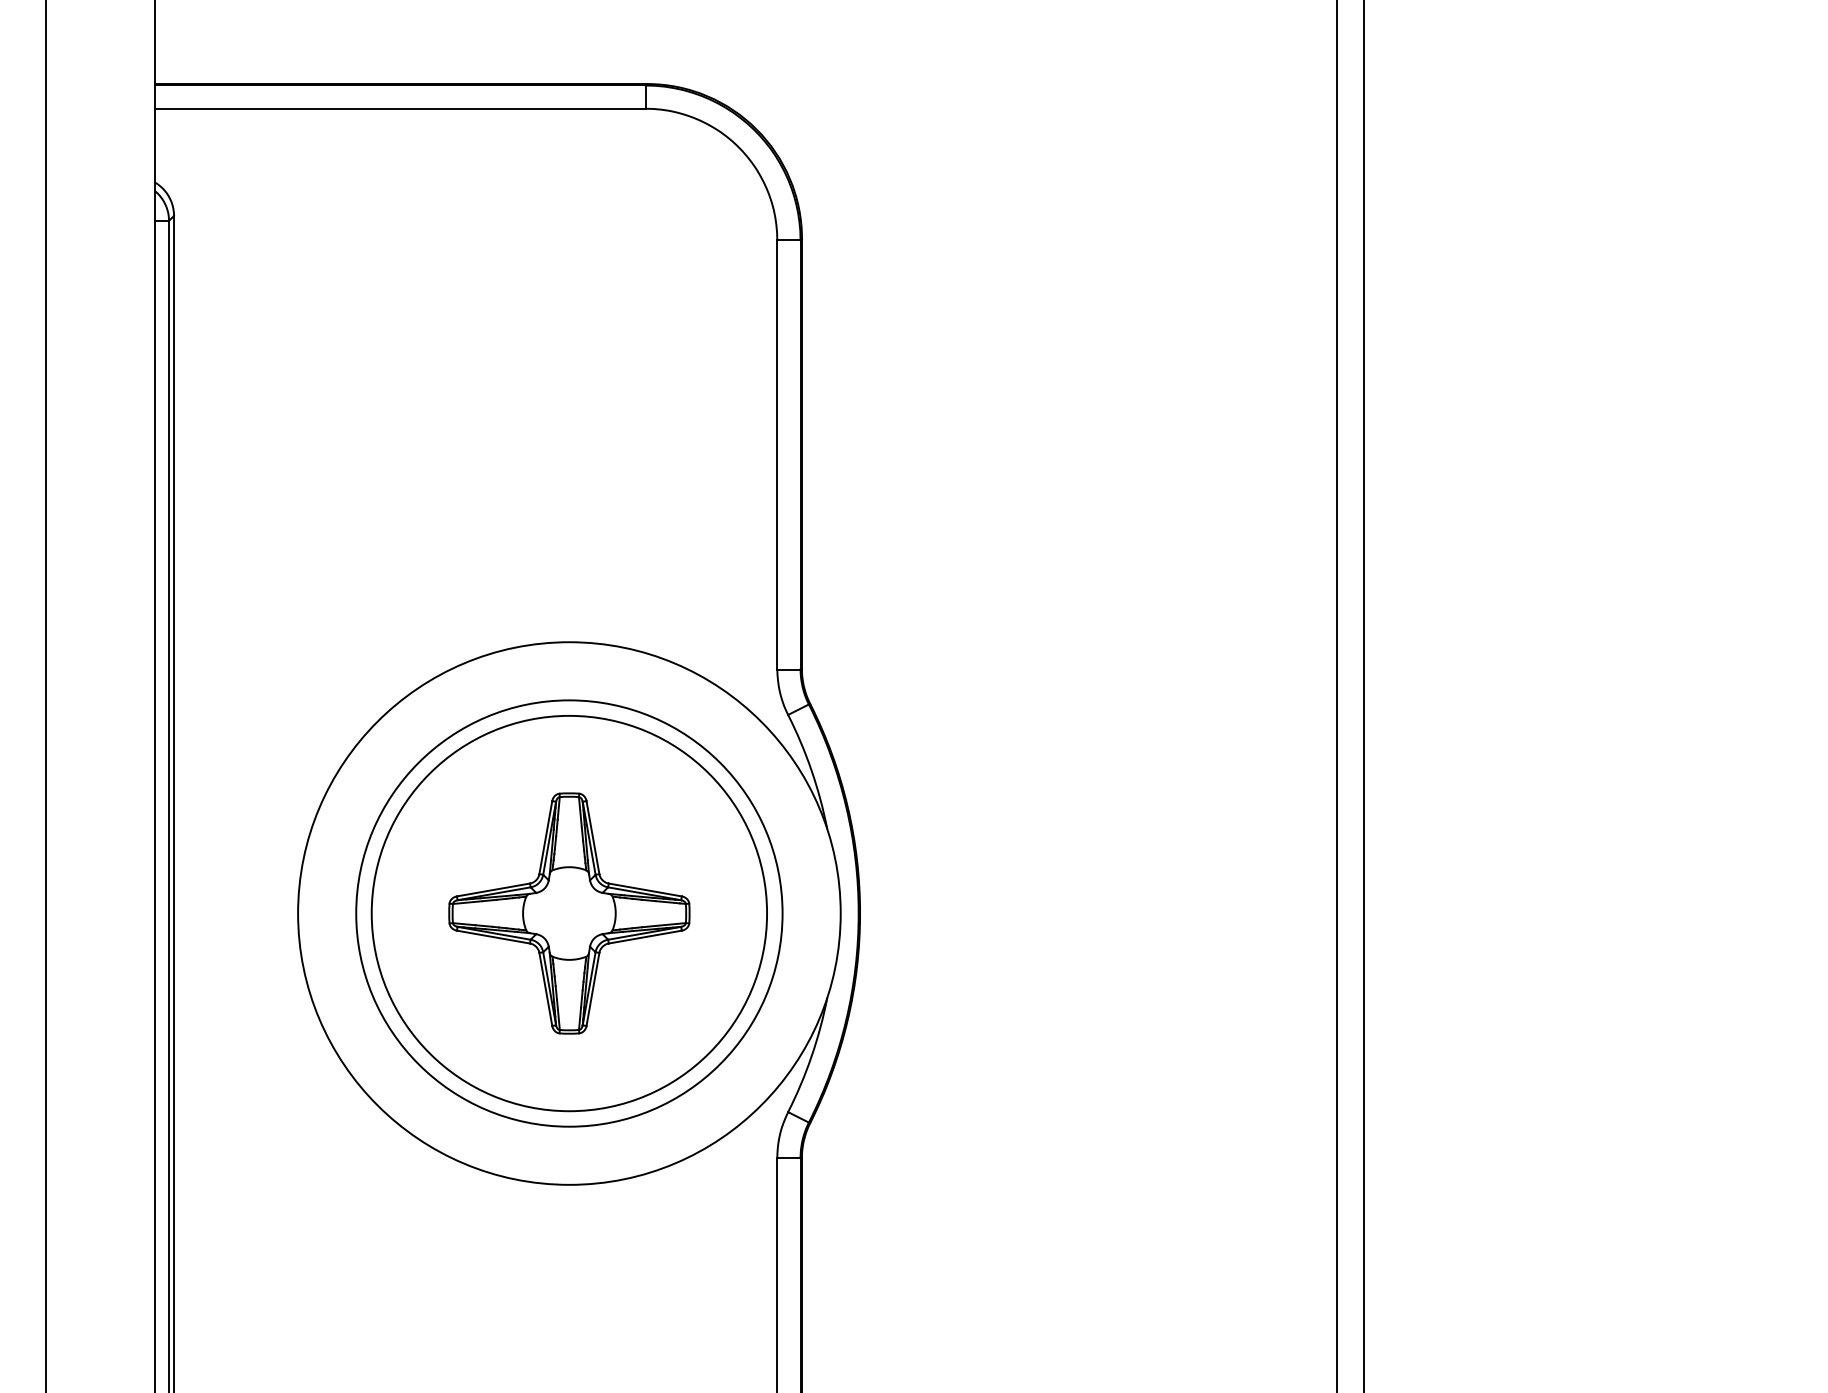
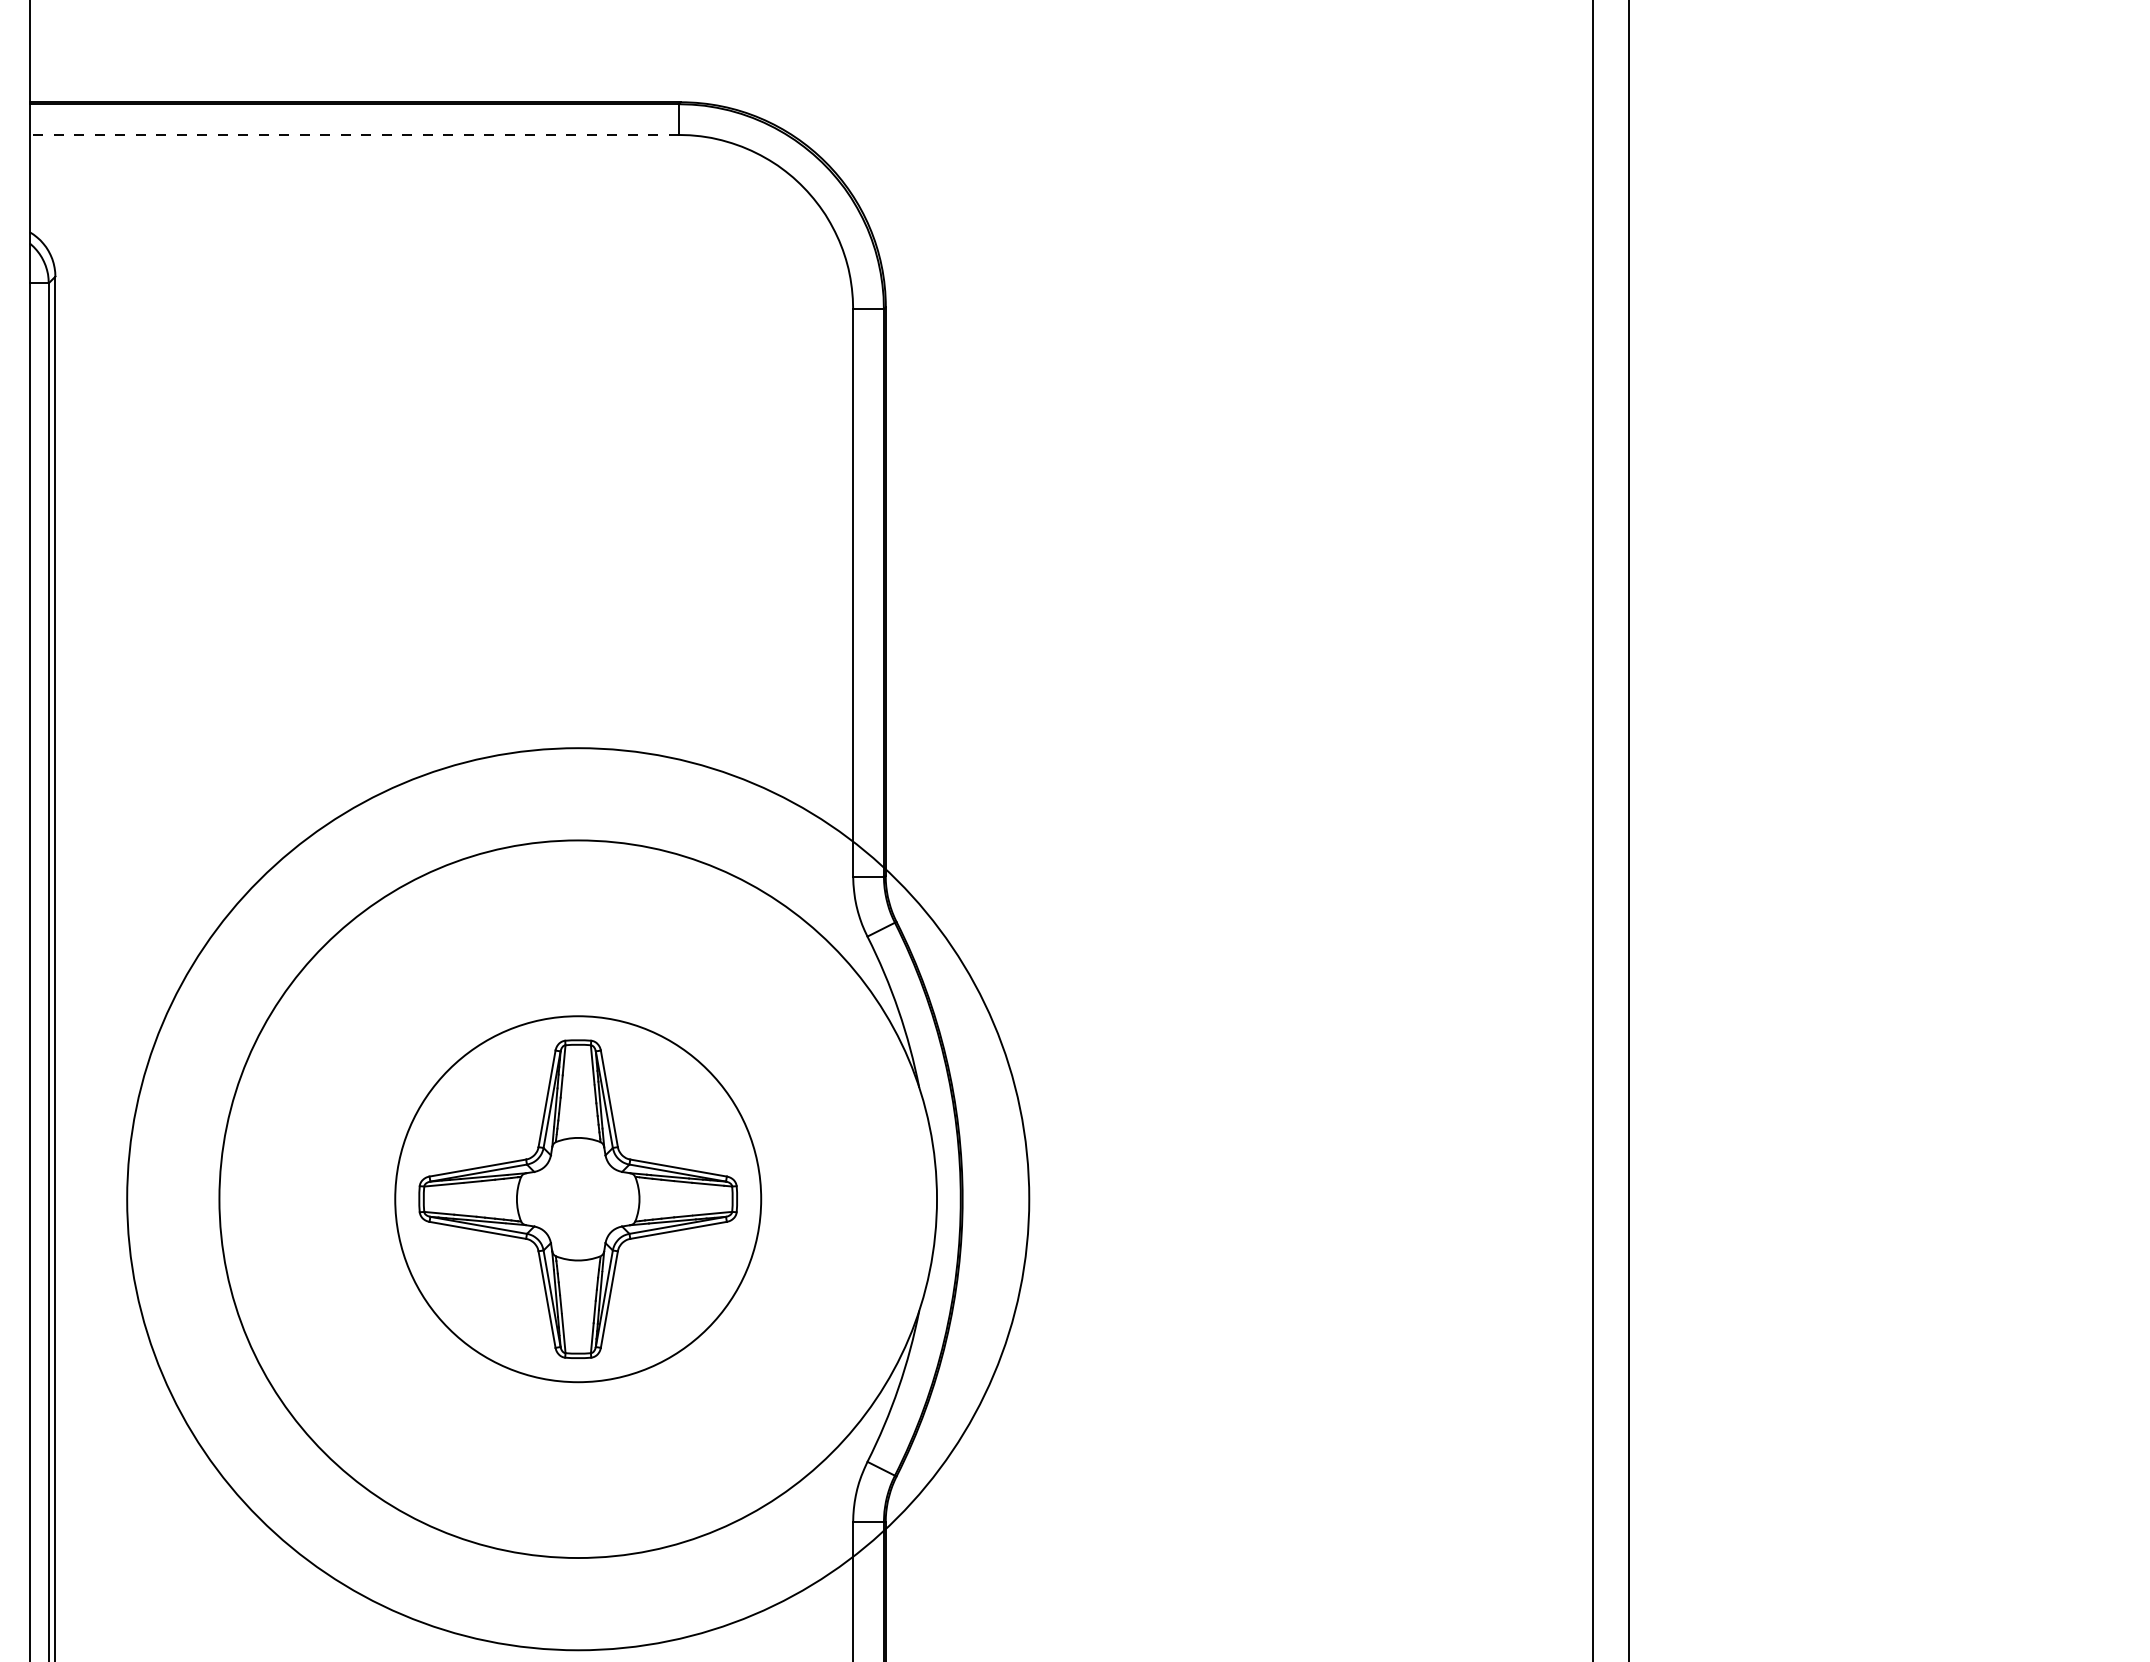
line: (399, 108) -> (353, 134), solid -> dashed
circle: (569, 913) -> (578, 1199), size x0.7
circle: (569, 913) -> (578, 1199), size x1.6

